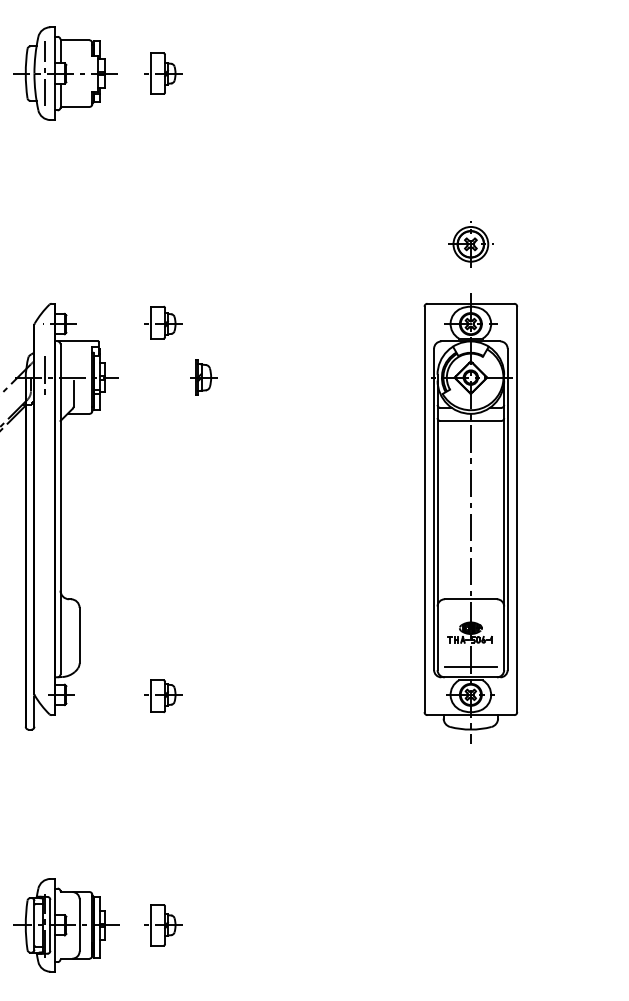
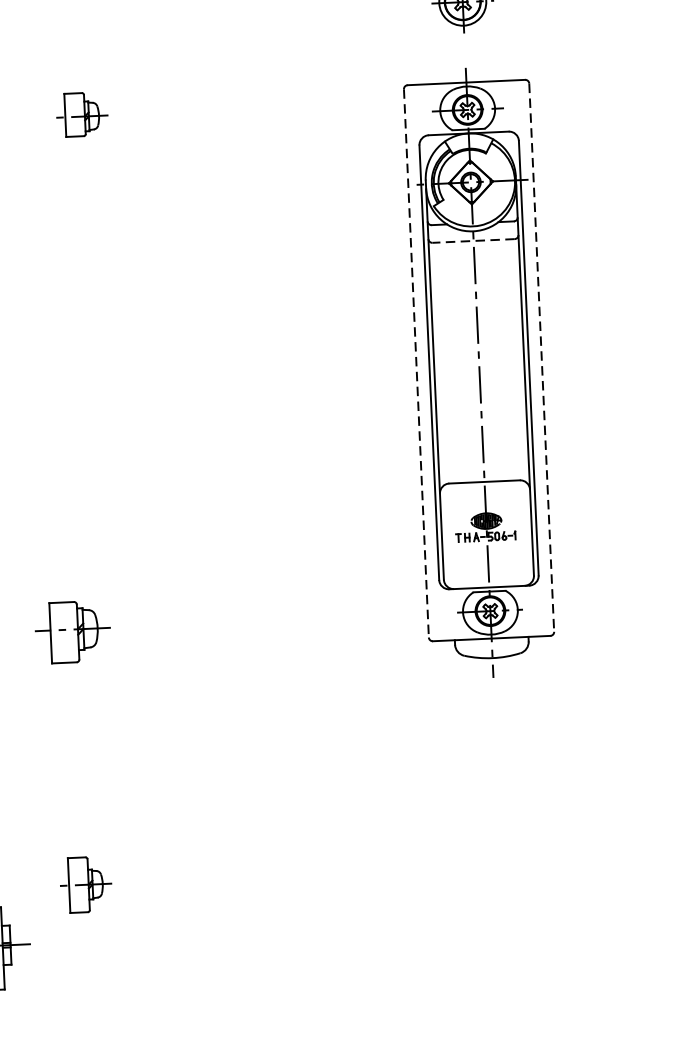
part: (163, 322) -> (82, 114), moved
part: (203, 377) -> (109, 198), removed
line: (470, 421) -> (473, 241), solid -> dashed
line: (424, 509) -> (416, 363), solid -> dashed
line: (517, 509) -> (542, 357), solid -> dashed
line: (470, 666) -> (488, 572), removed
part: (163, 695) -> (74, 630), size x1.4
part: (163, 925) -> (86, 885), moved

